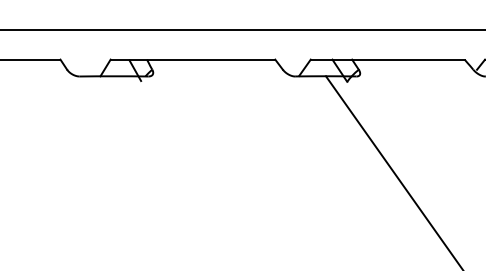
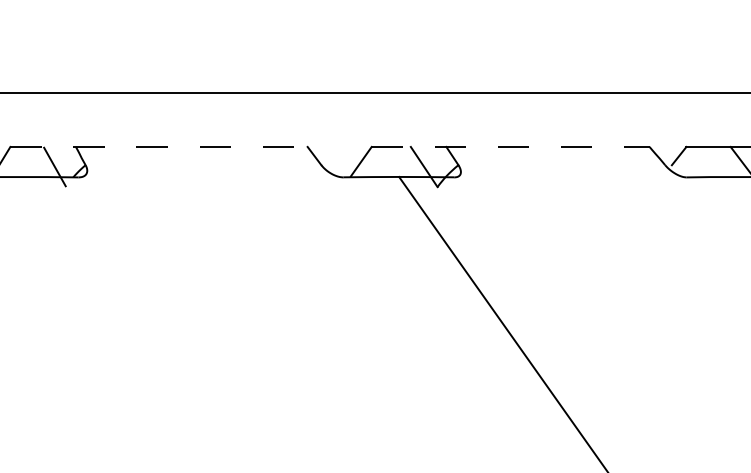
line: (193, 59) -> (159, 146), solid -> dashed
line: (387, 59) -> (510, 146), solid -> dashed

